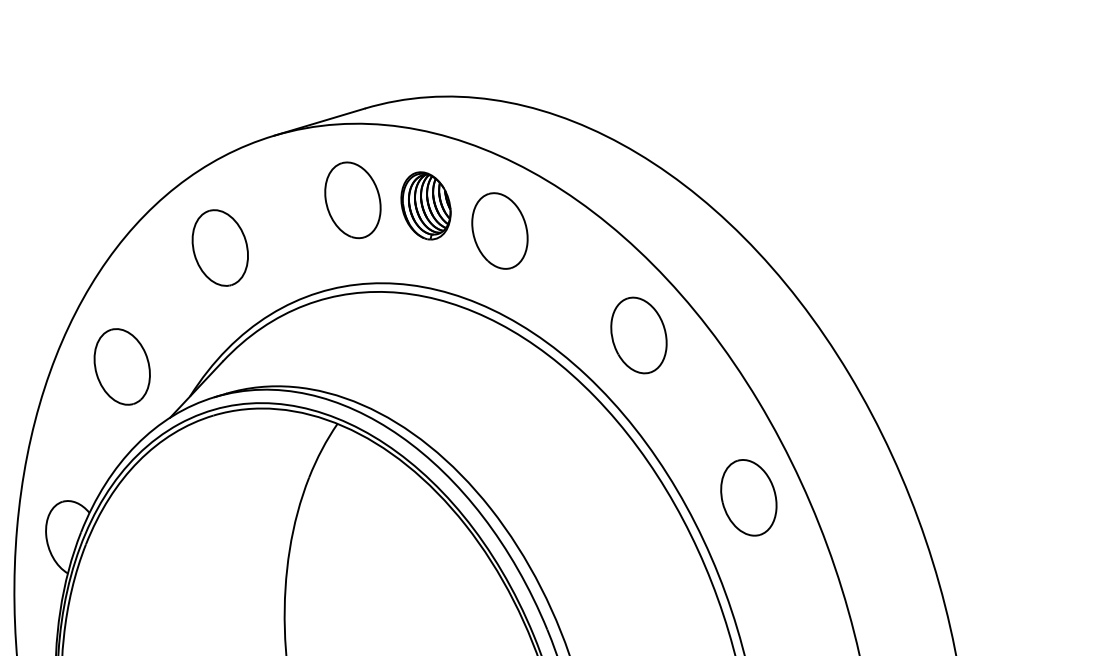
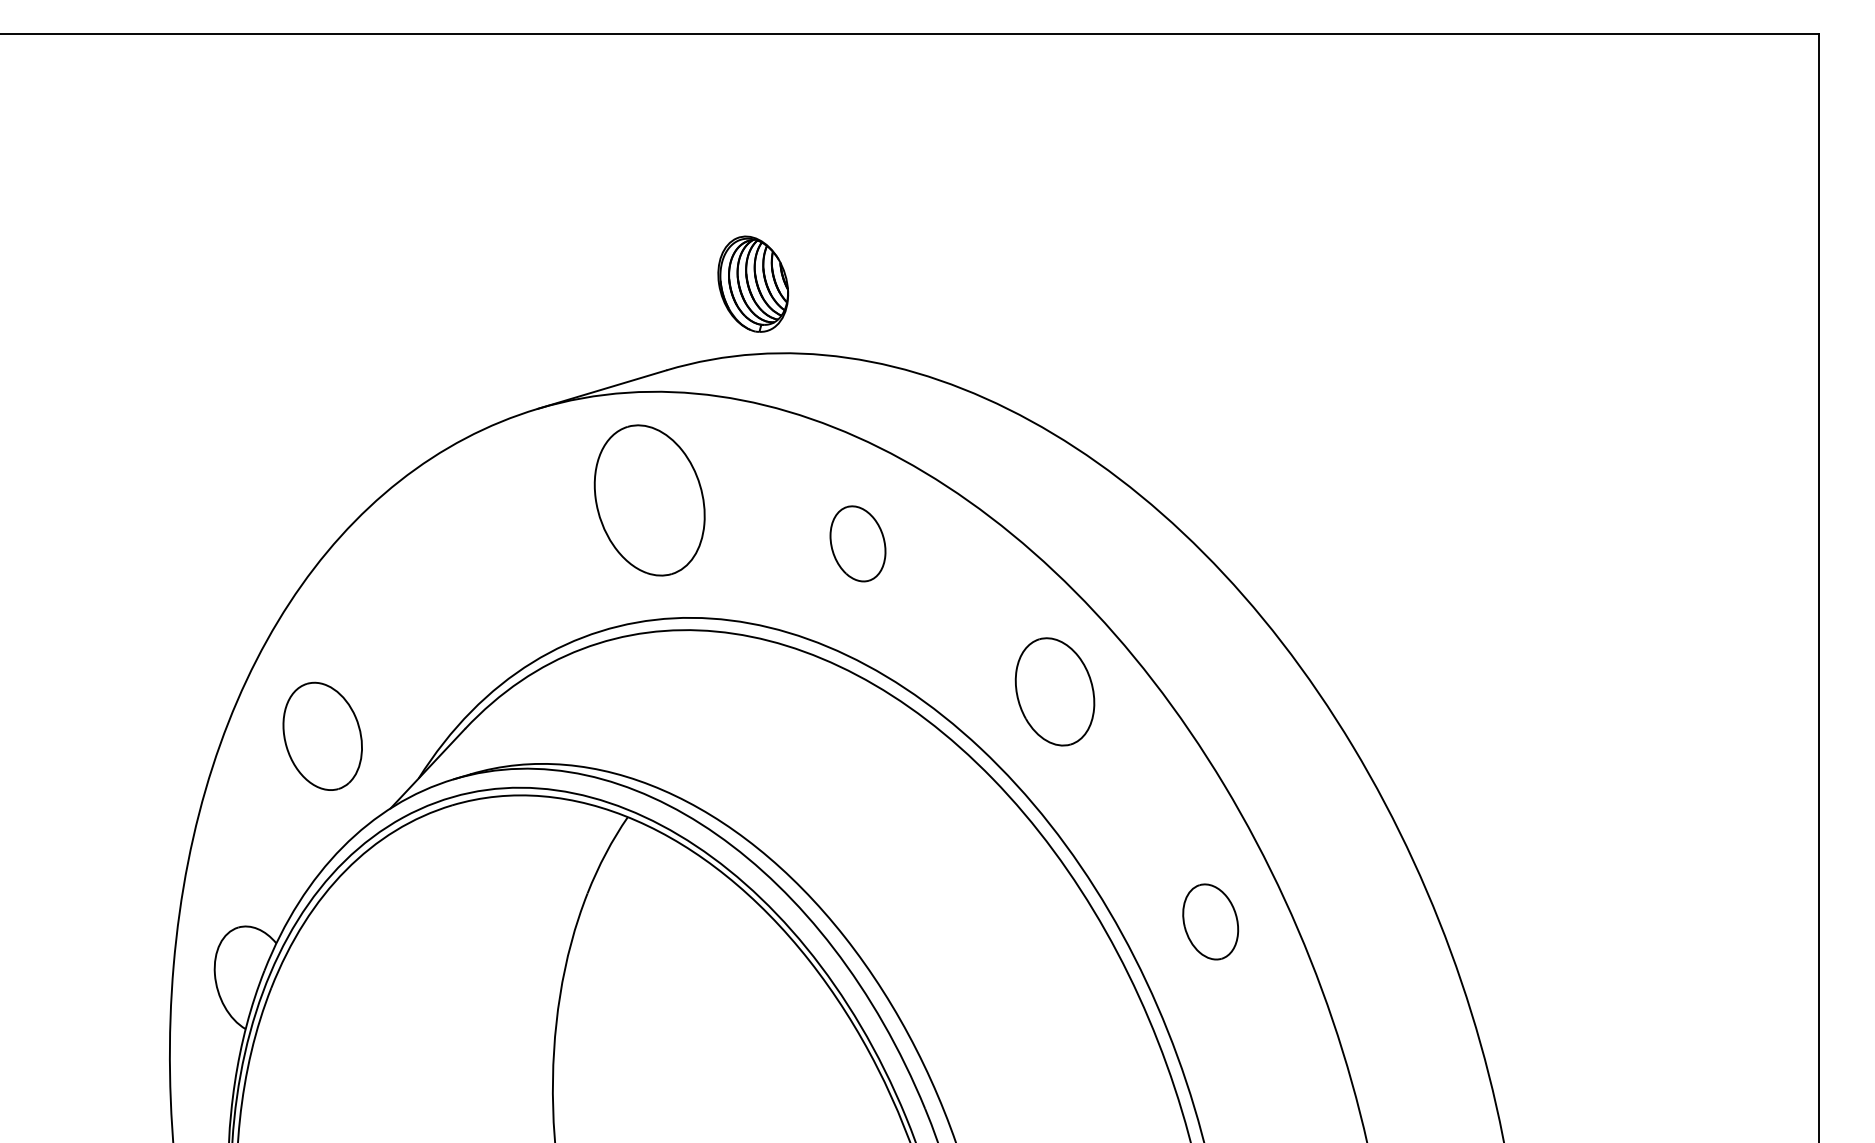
part: (352, 199) -> (649, 499), size x1.4
part: (426, 205) -> (753, 283), moved
part: (499, 230) -> (857, 543), size x0.7
part: (220, 247) -> (461, 567), removed
part: (748, 497) -> (1210, 921), size x0.7

